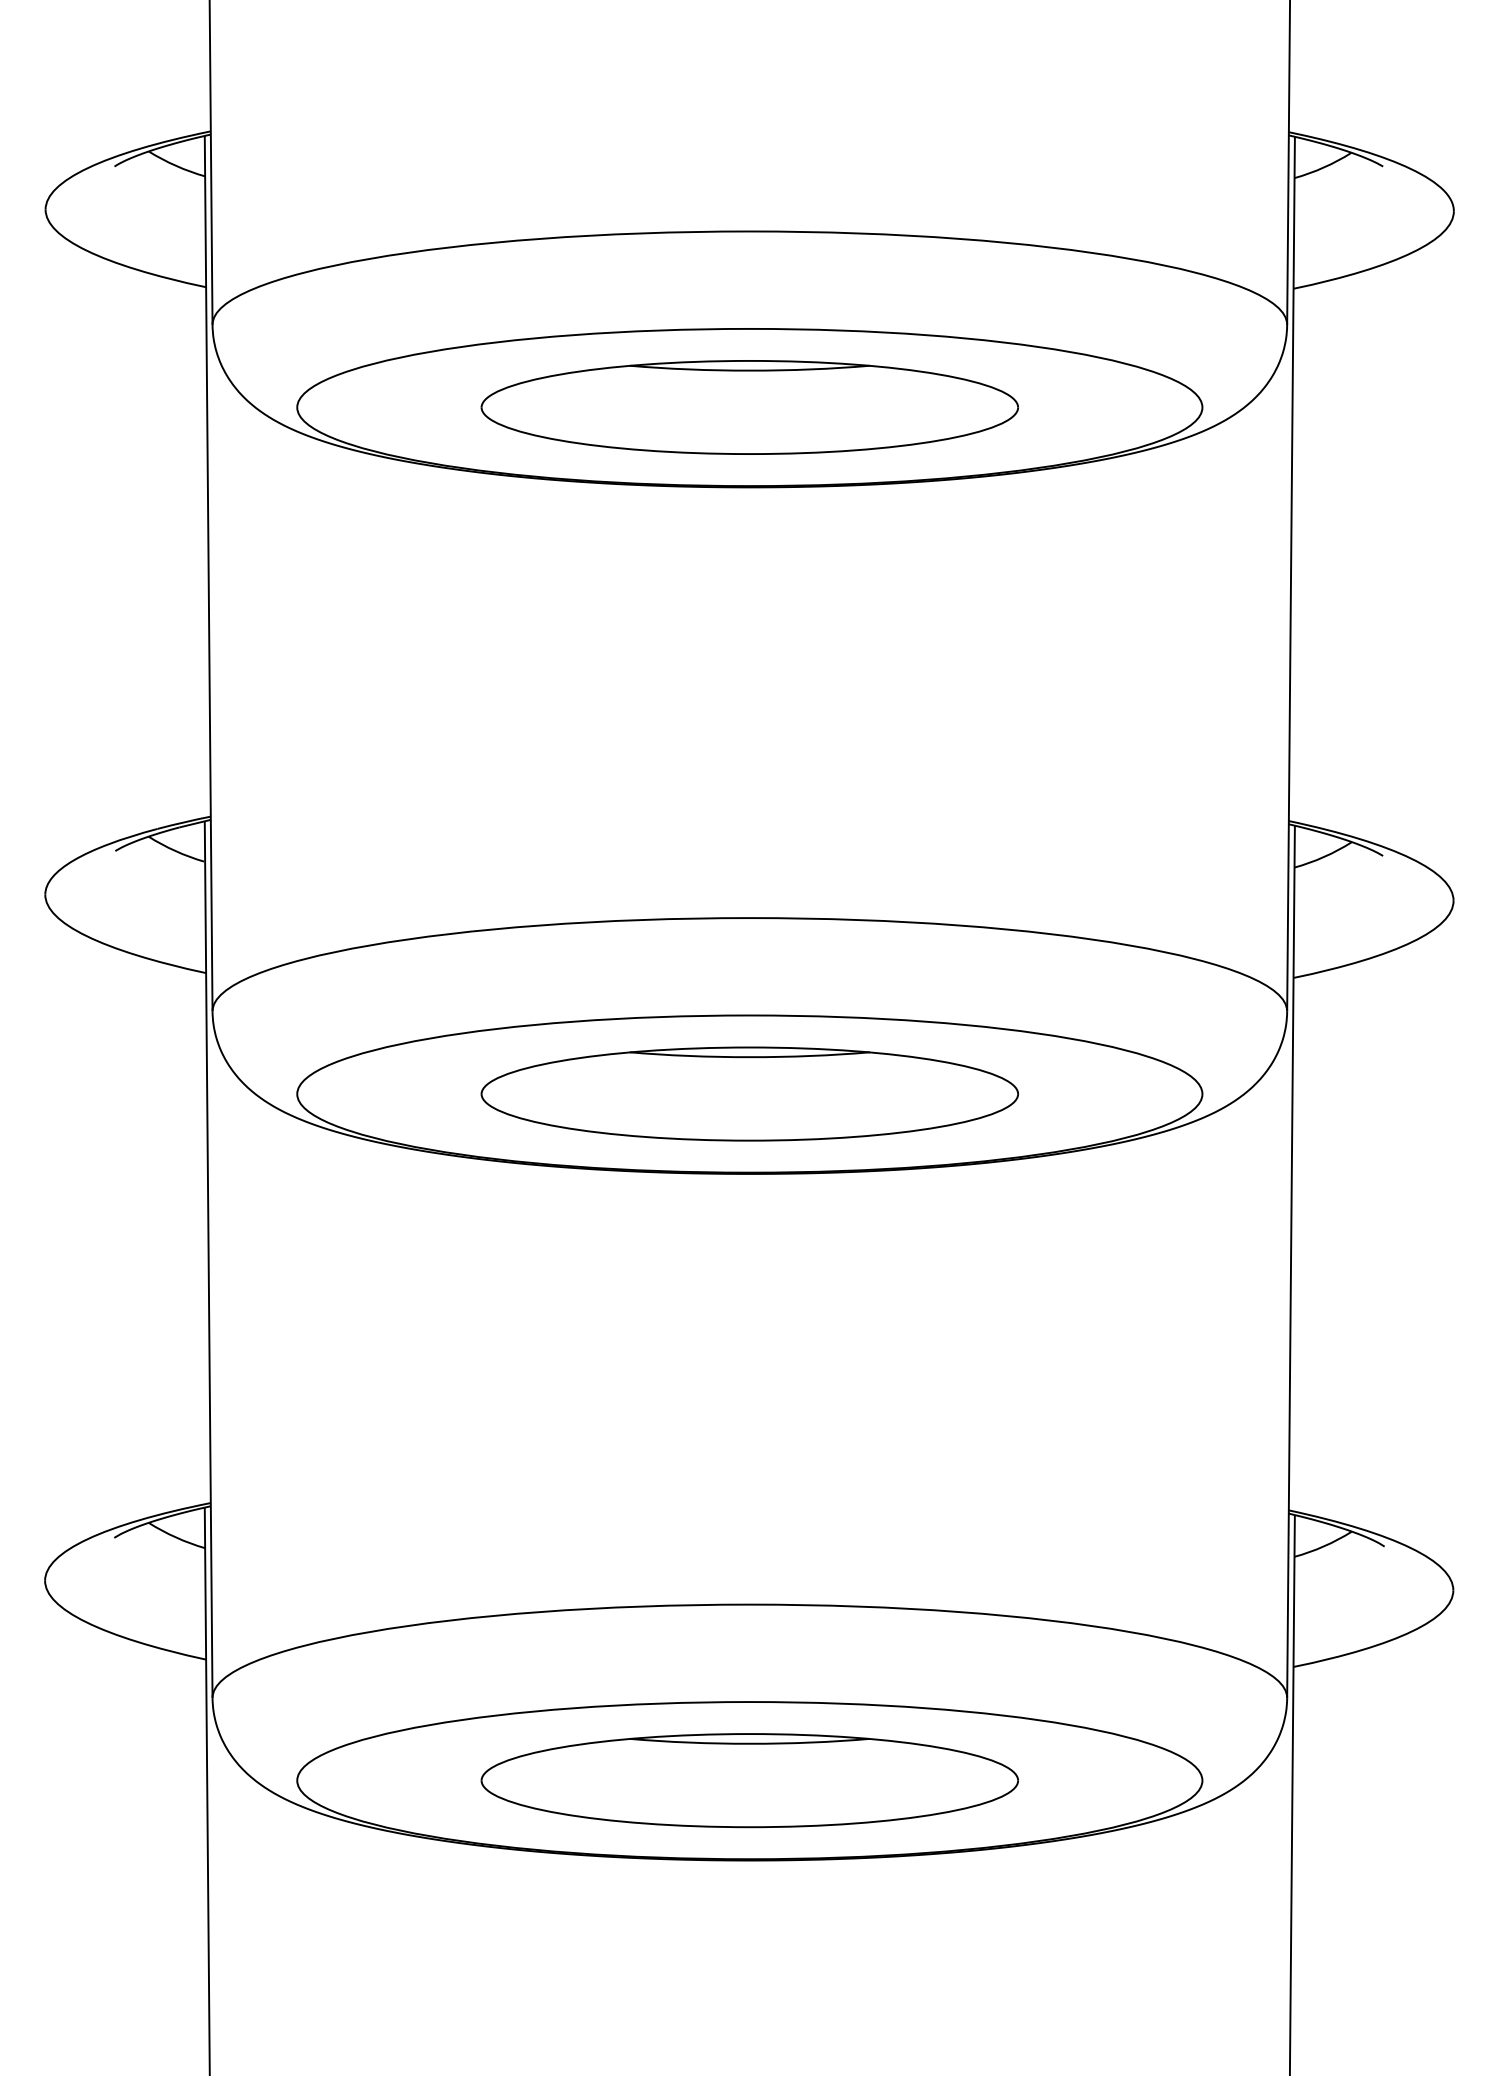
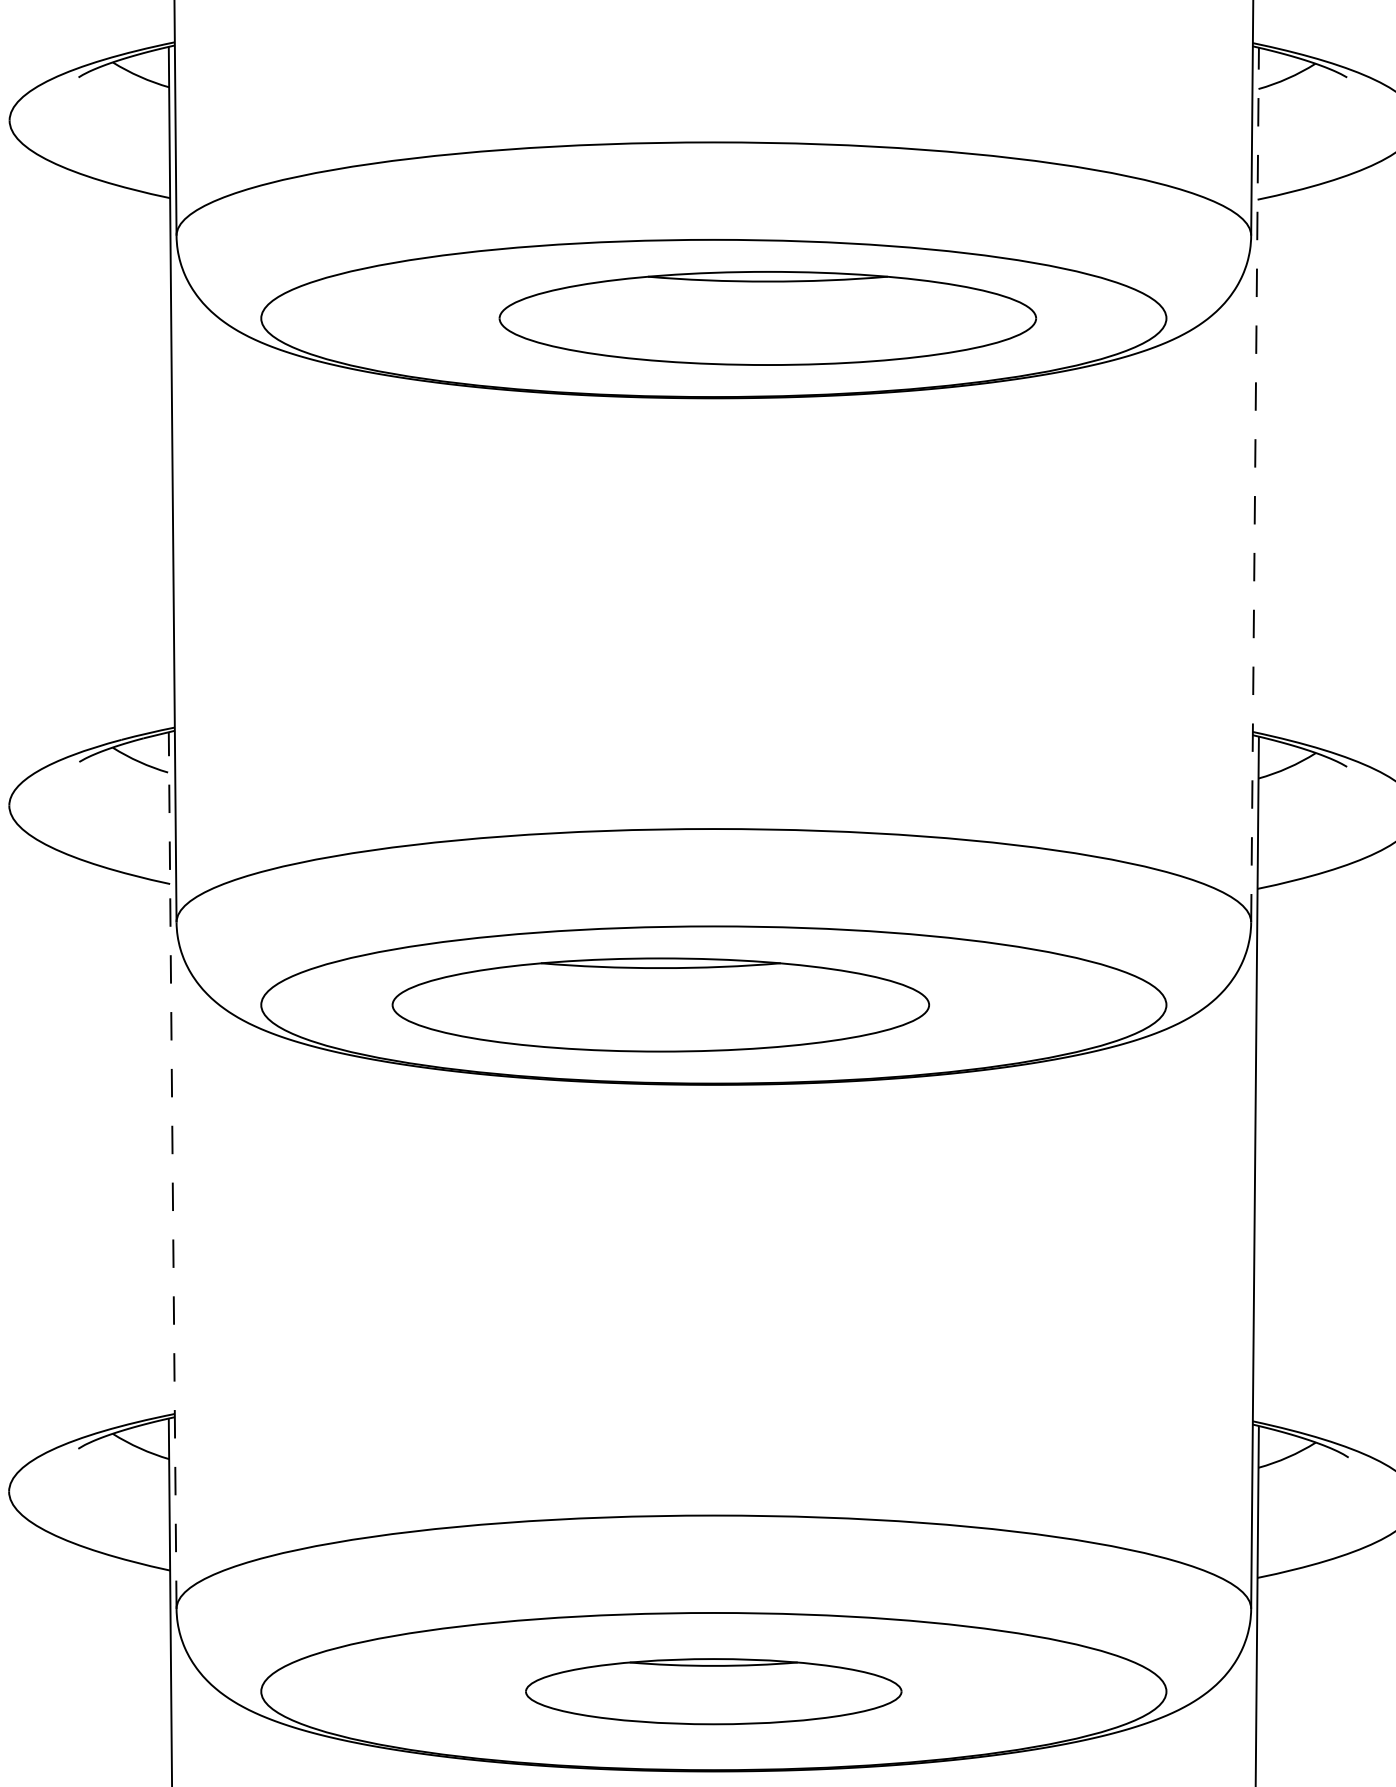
part: (749, 407) -> (767, 318), moved
line: (1291, 573) -> (1255, 484), solid -> dashed
part: (749, 1093) -> (660, 1004), moved
line: (208, 1259) -> (172, 1170), solid -> dashed
part: (749, 1780) -> (713, 1691), size x0.7

